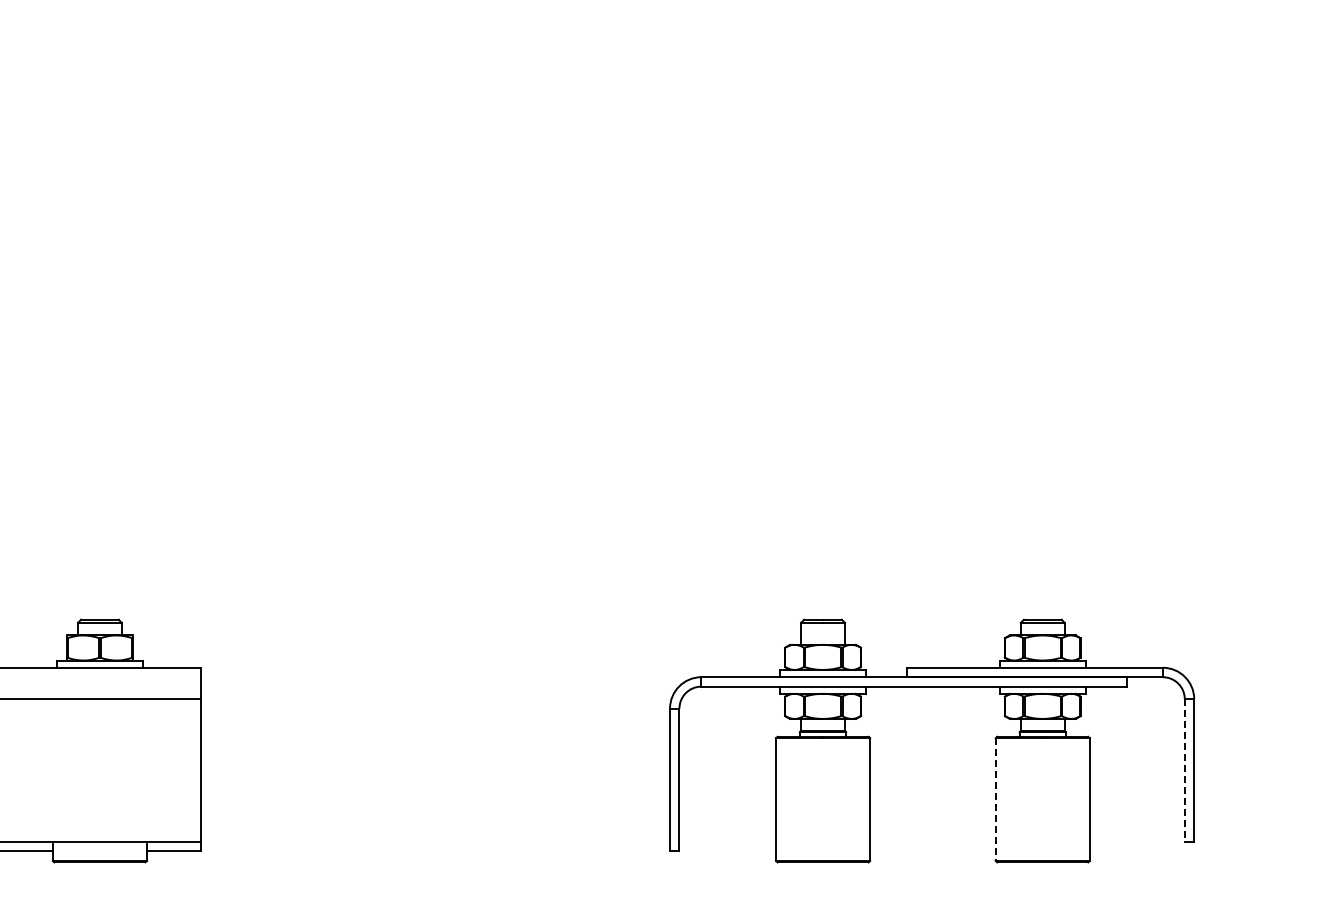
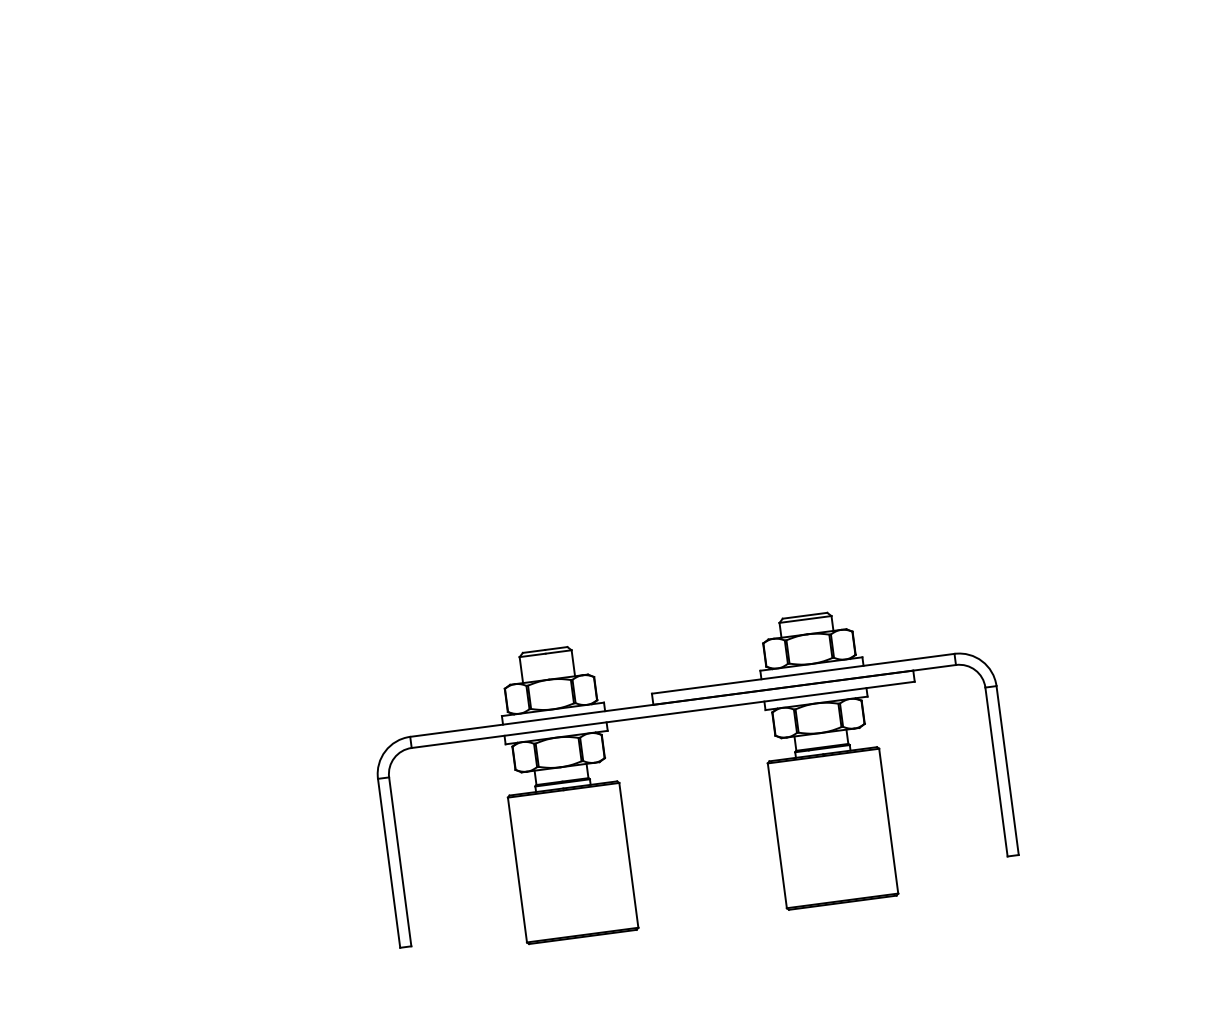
line: (1184, 771) -> (996, 773), dashed -> solid
line: (995, 800) -> (777, 836), dashed -> solid

